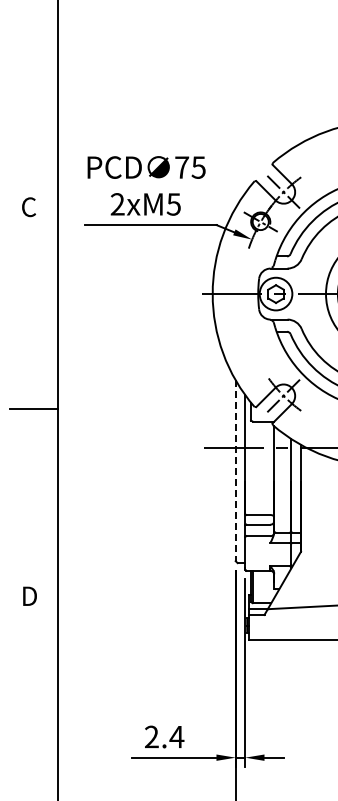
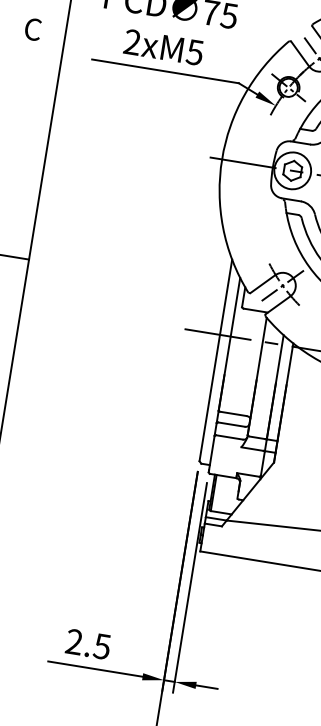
line: (235, 471) -> (215, 361), dashed -> solid
text: (176, 737) -> (101, 647), 2.4 -> 2.5

